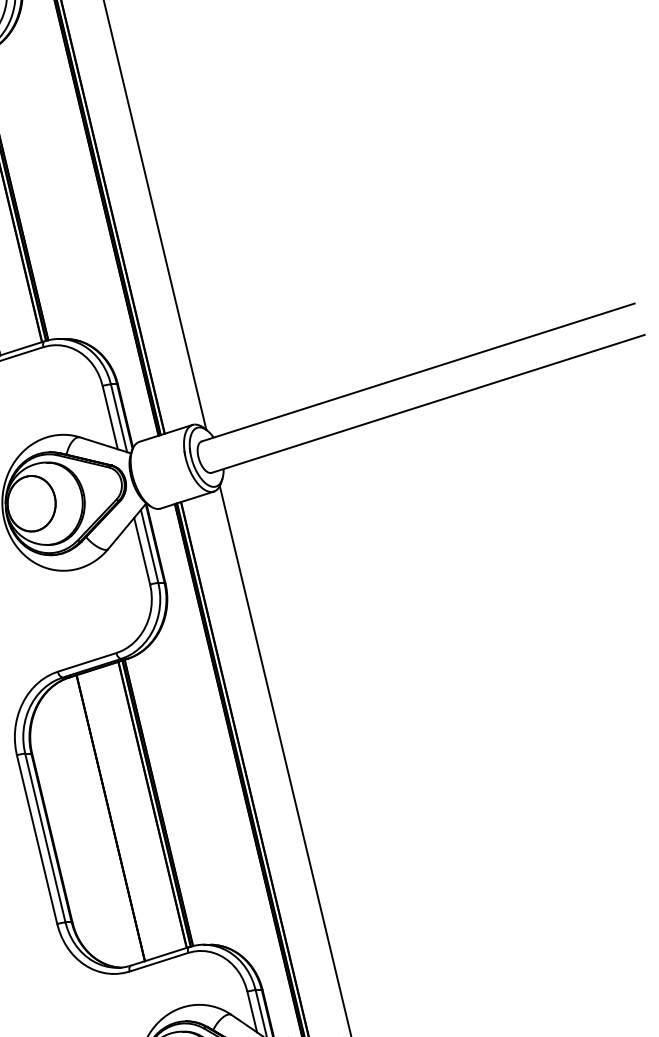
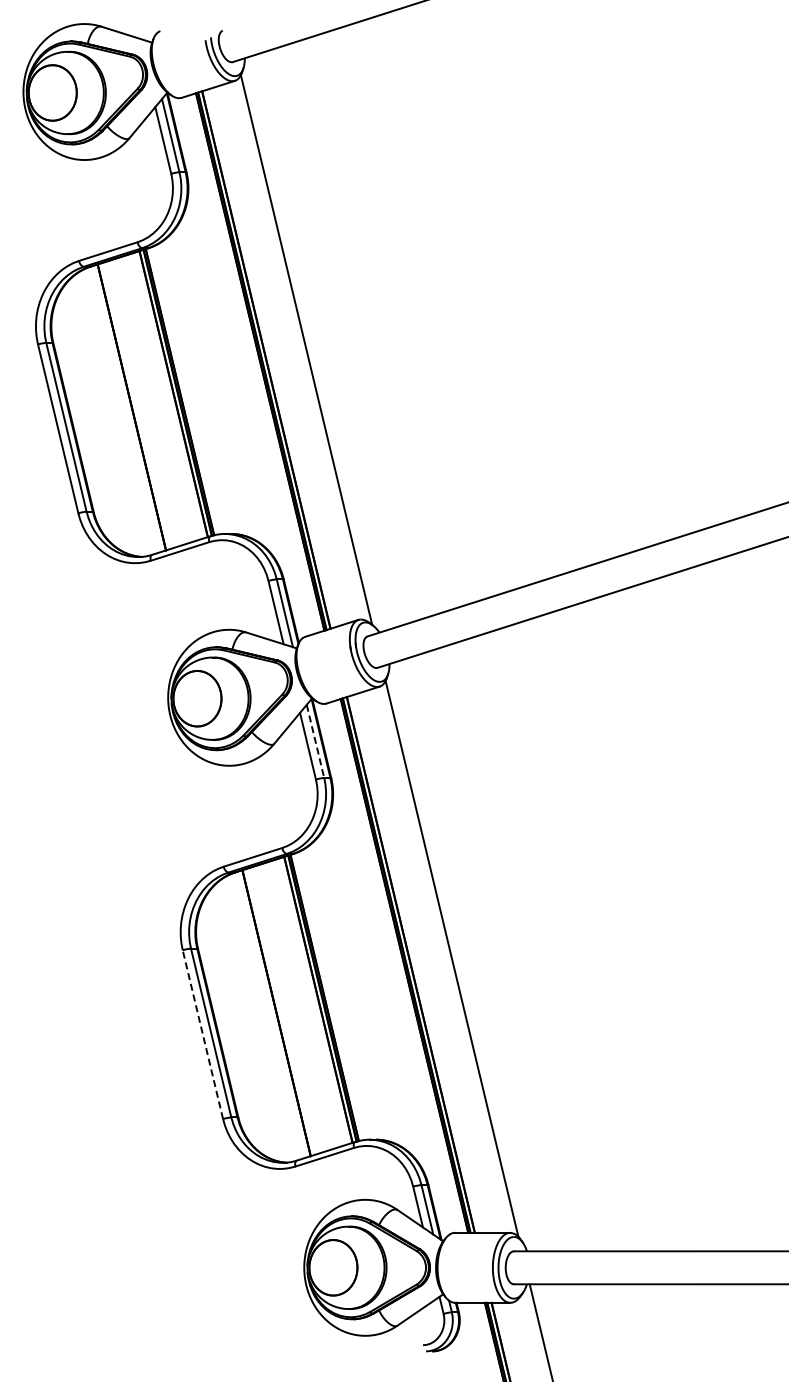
line: (149, 546) -> (315, 741), solid -> dashed
line: (36, 839) -> (202, 1034), solid -> dashed

